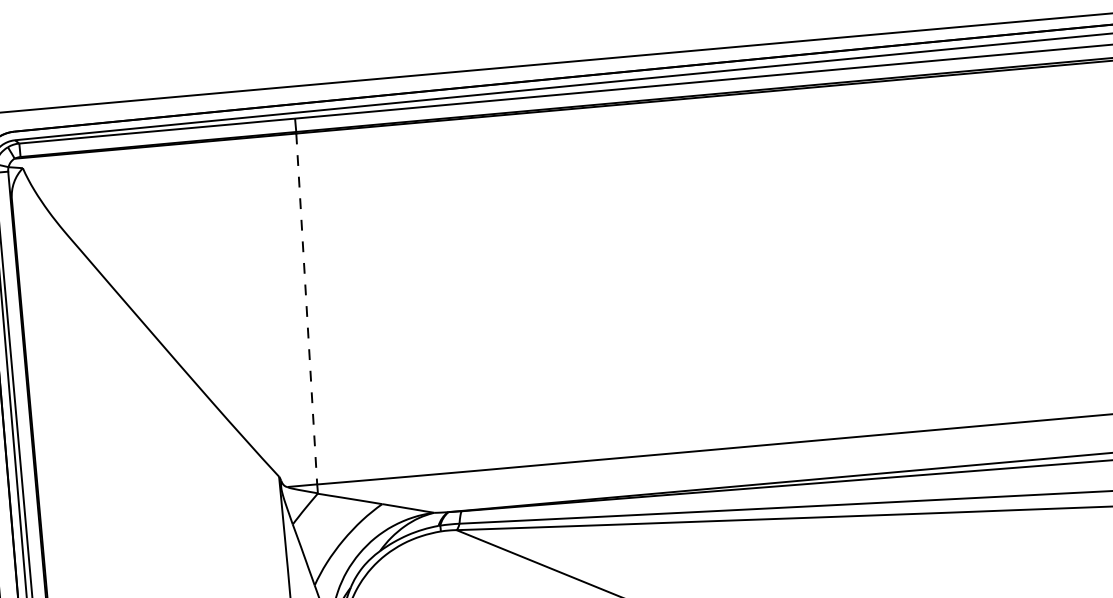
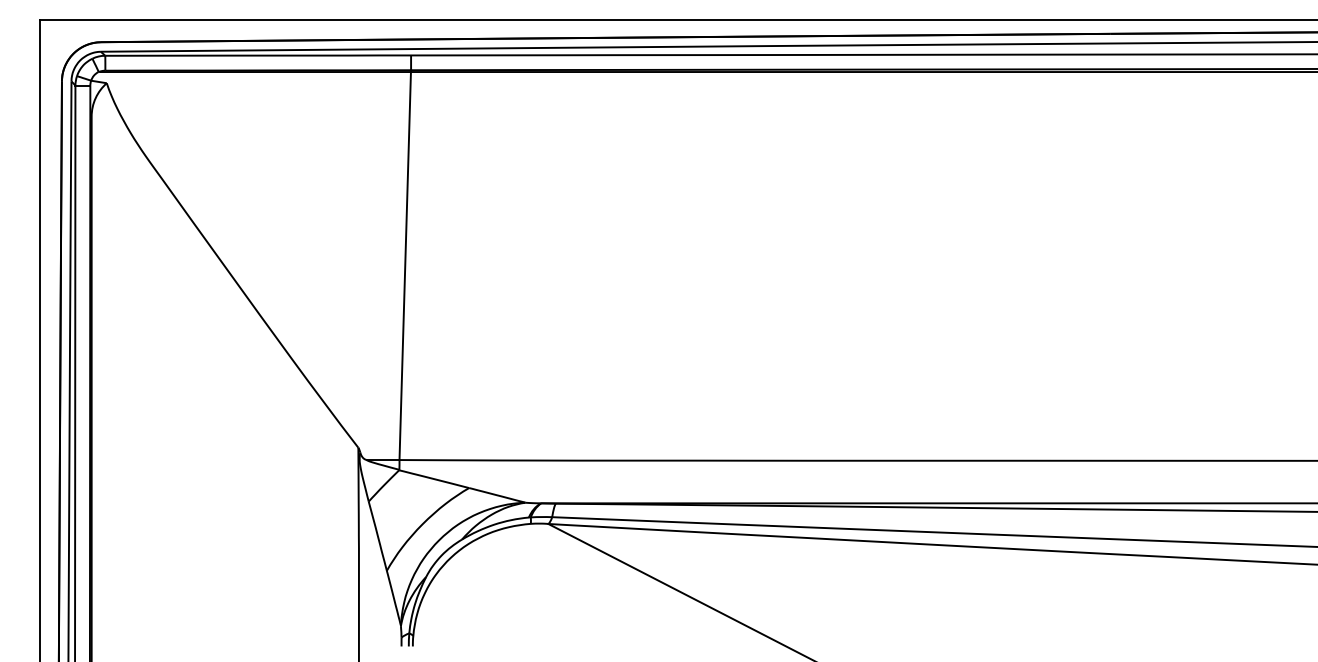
line: (307, 309) -> (405, 266), dashed -> solid

